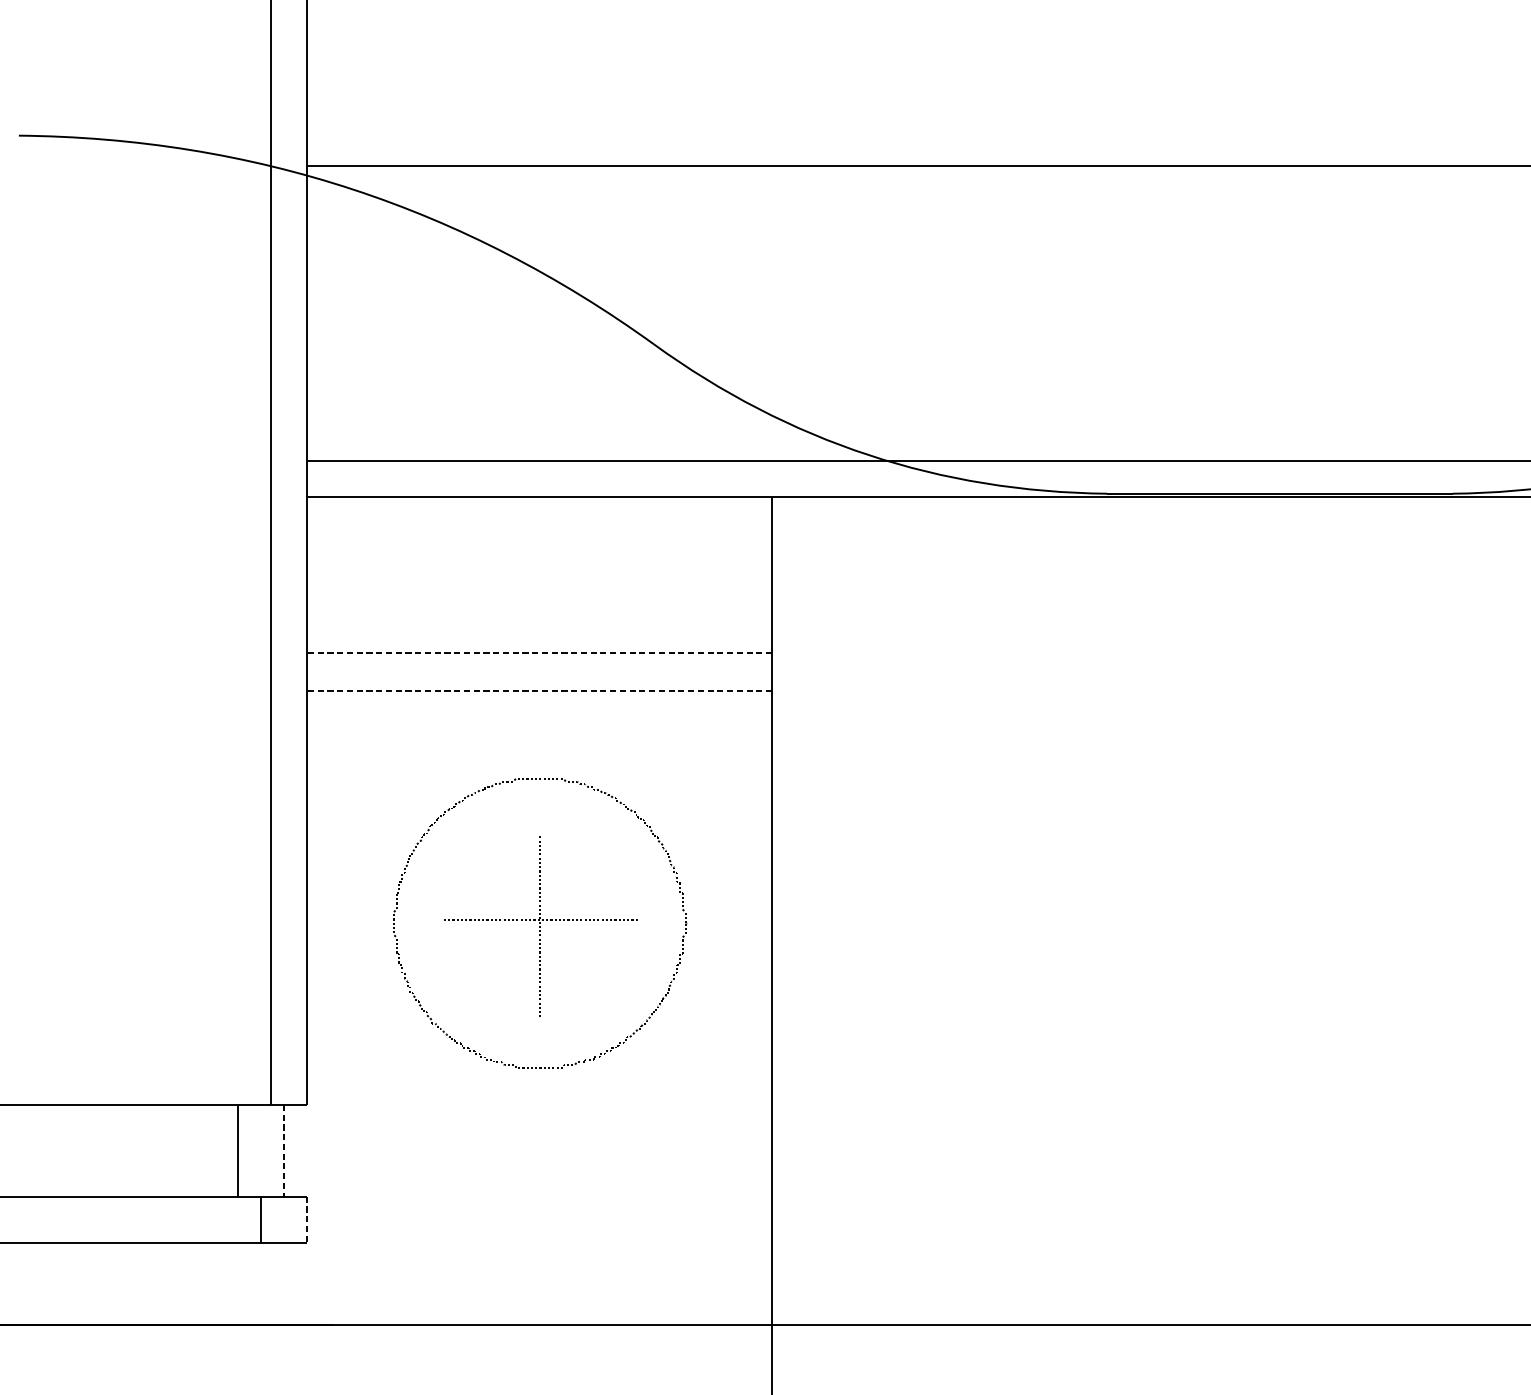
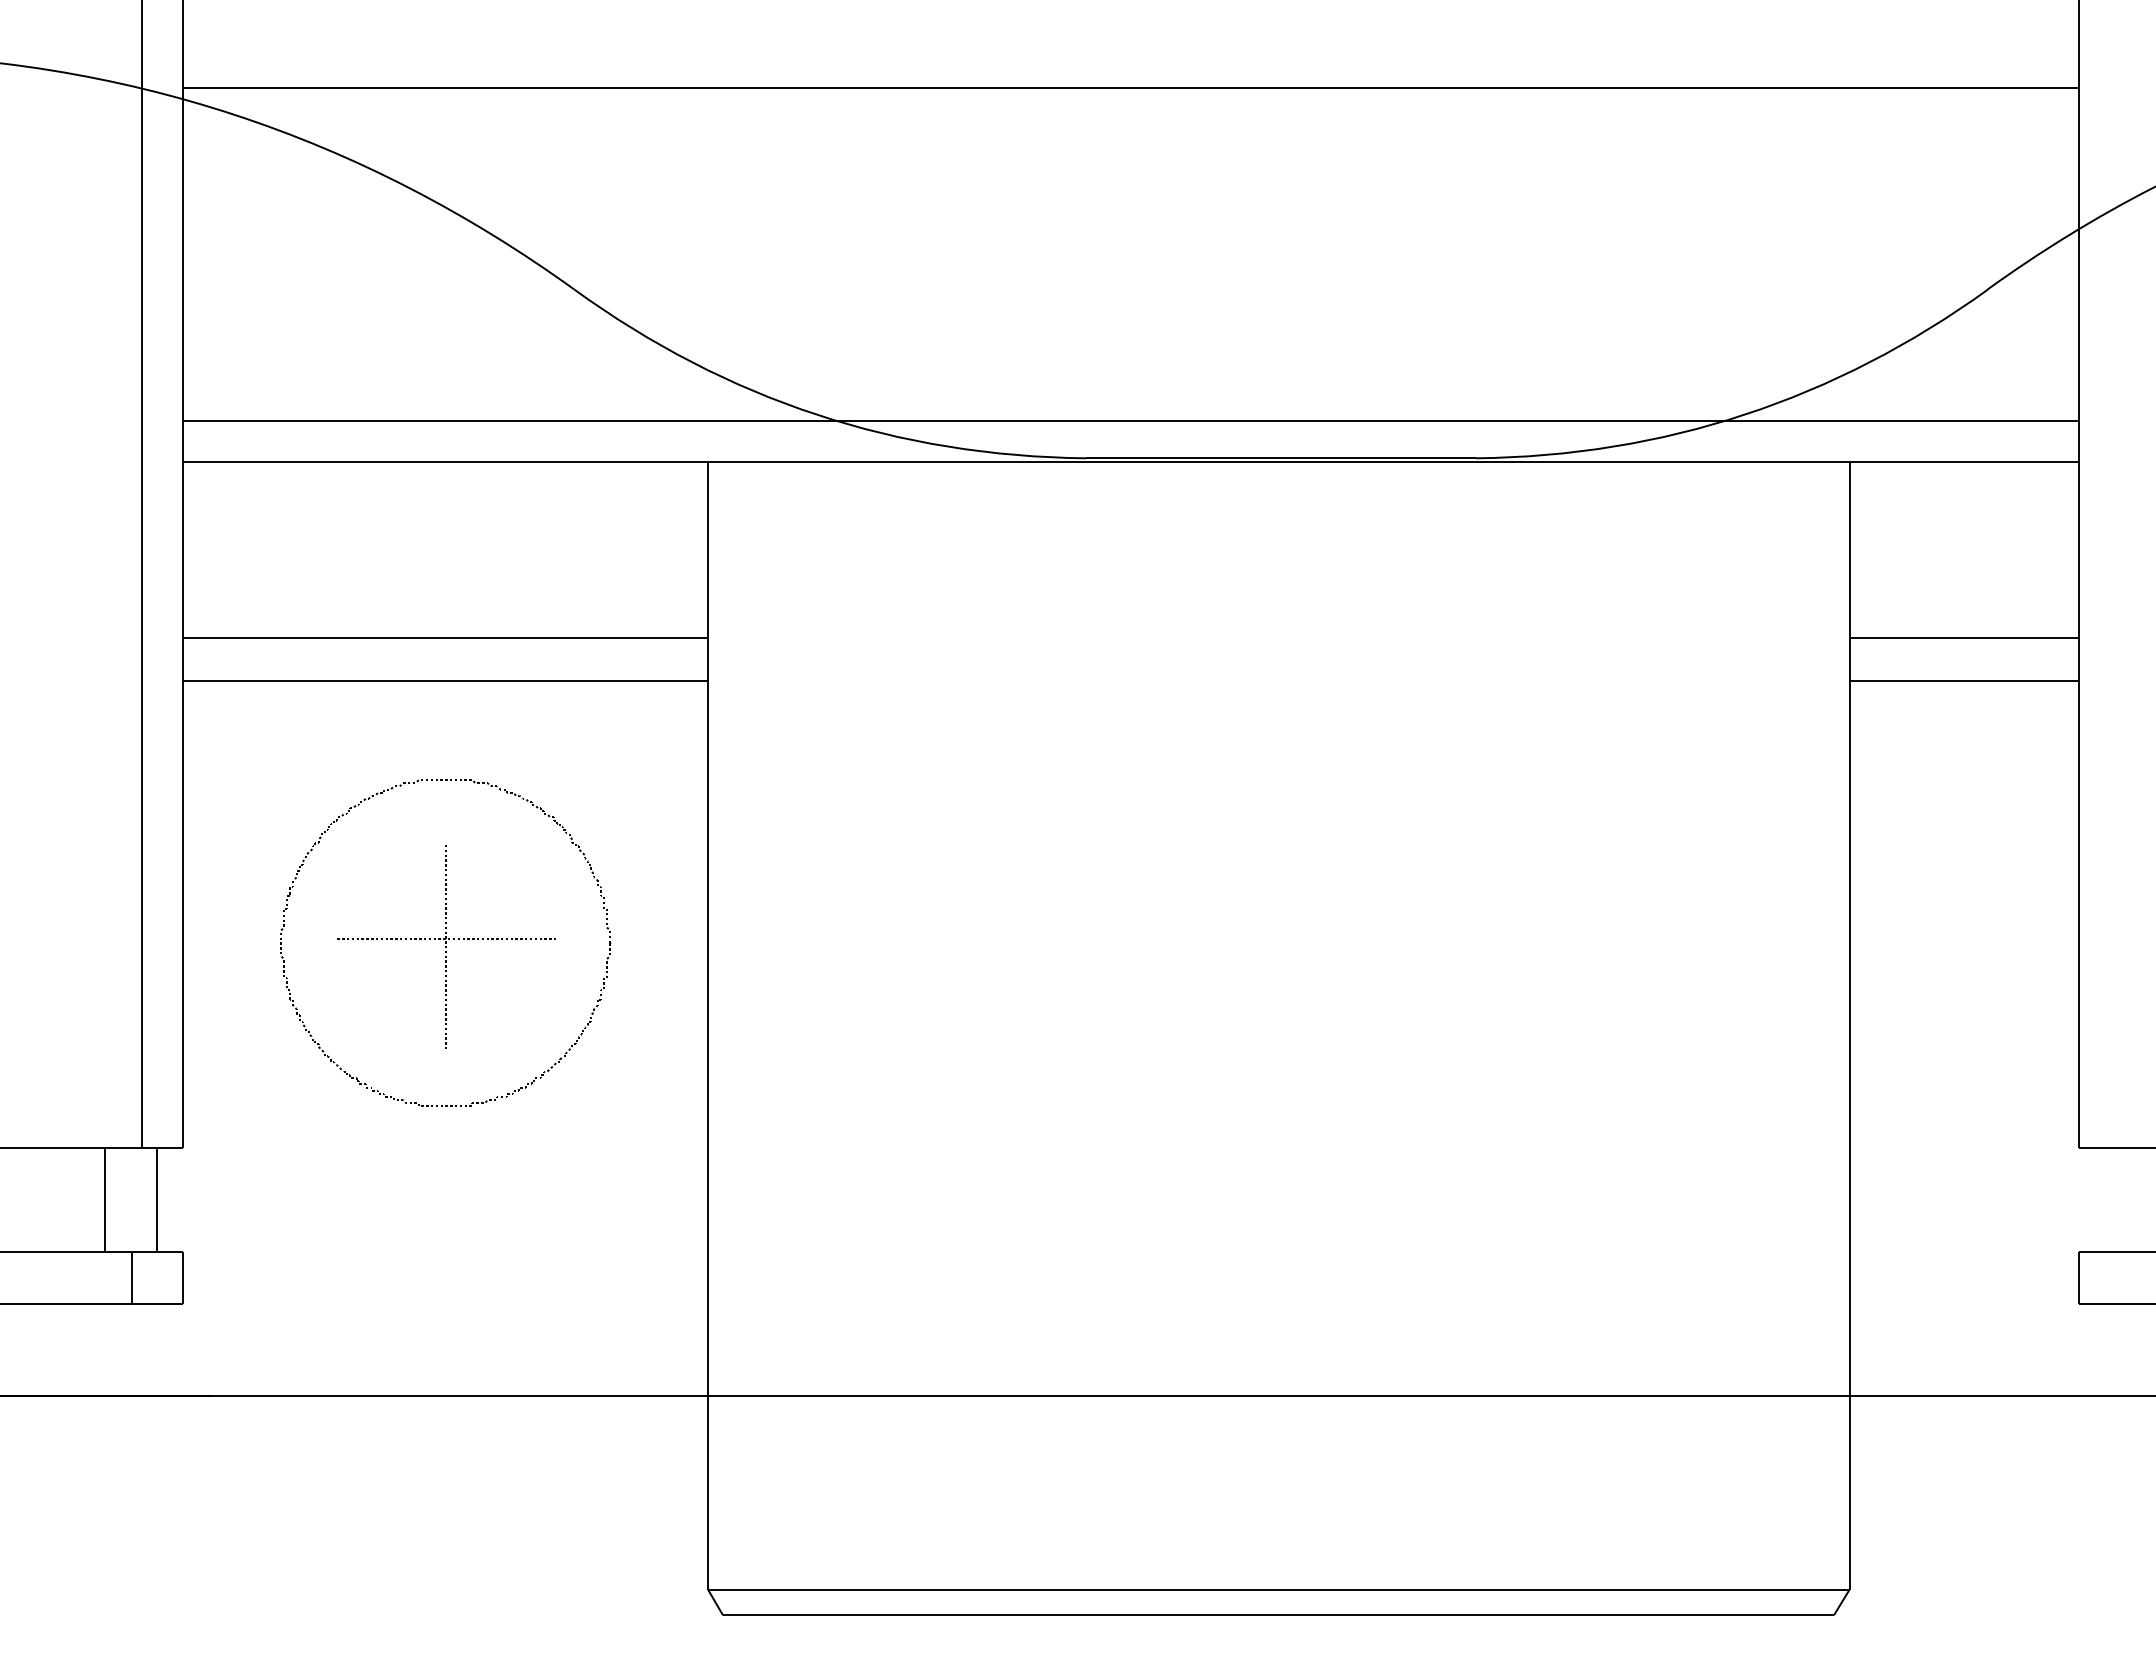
line: (539, 653) -> (445, 638), dashed -> solid
line: (539, 690) -> (445, 680), dashed -> solid
line: (284, 1150) -> (157, 1199), dashed -> solid
line: (307, 1220) -> (183, 1278), dashed -> solid

